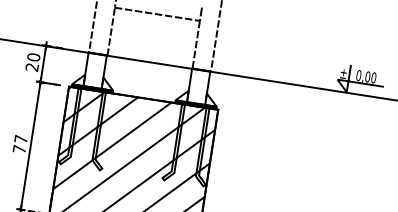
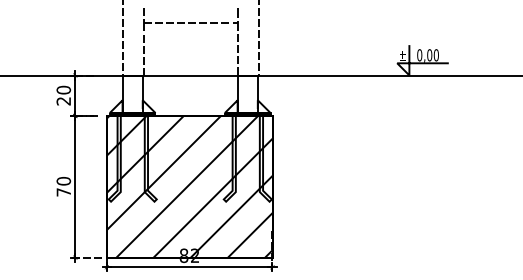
text: (20, 138) -> (63, 180), 77 -> 70

